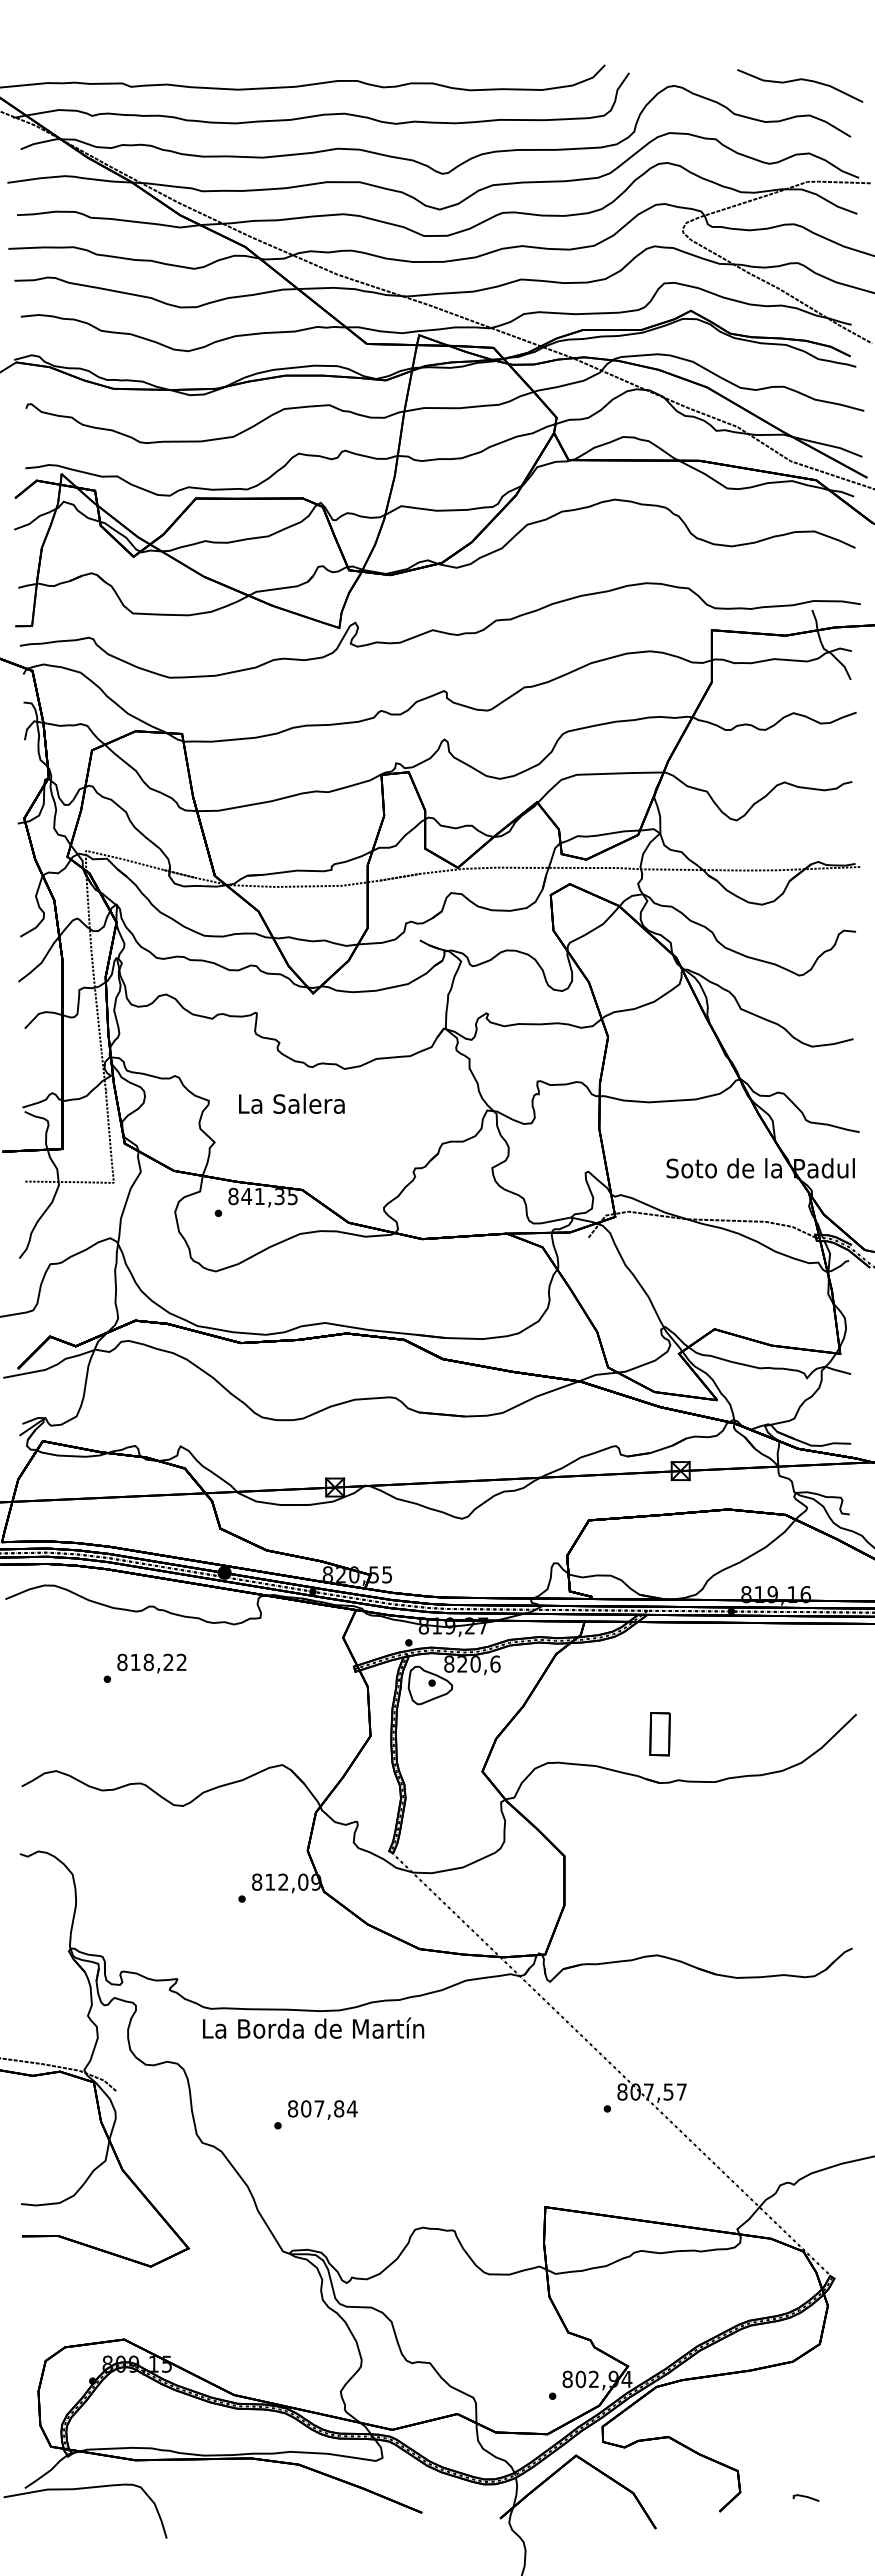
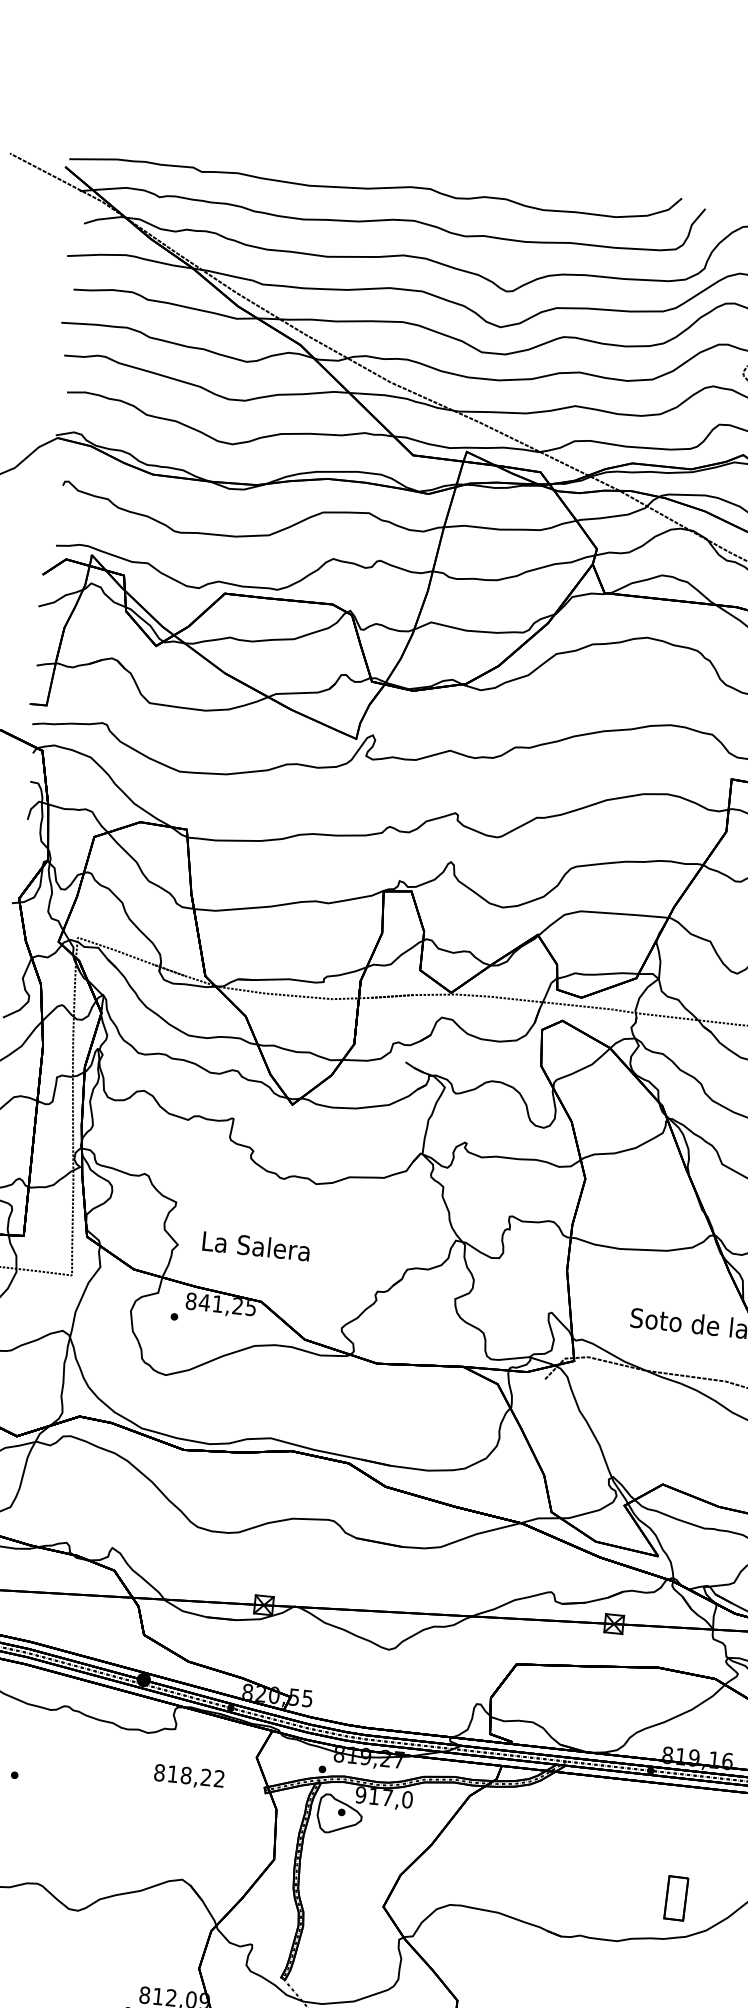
text: (291, 1103) -> (256, 1245), moved
text: (279, 1196) -> (237, 1306), 841,35 -> 841,25
text: (151, 1663) -> (188, 1776), moved
text: (472, 1663) -> (384, 1796), 820,6 -> 917,0
part: (659, 1734) -> (675, 1898), moved

